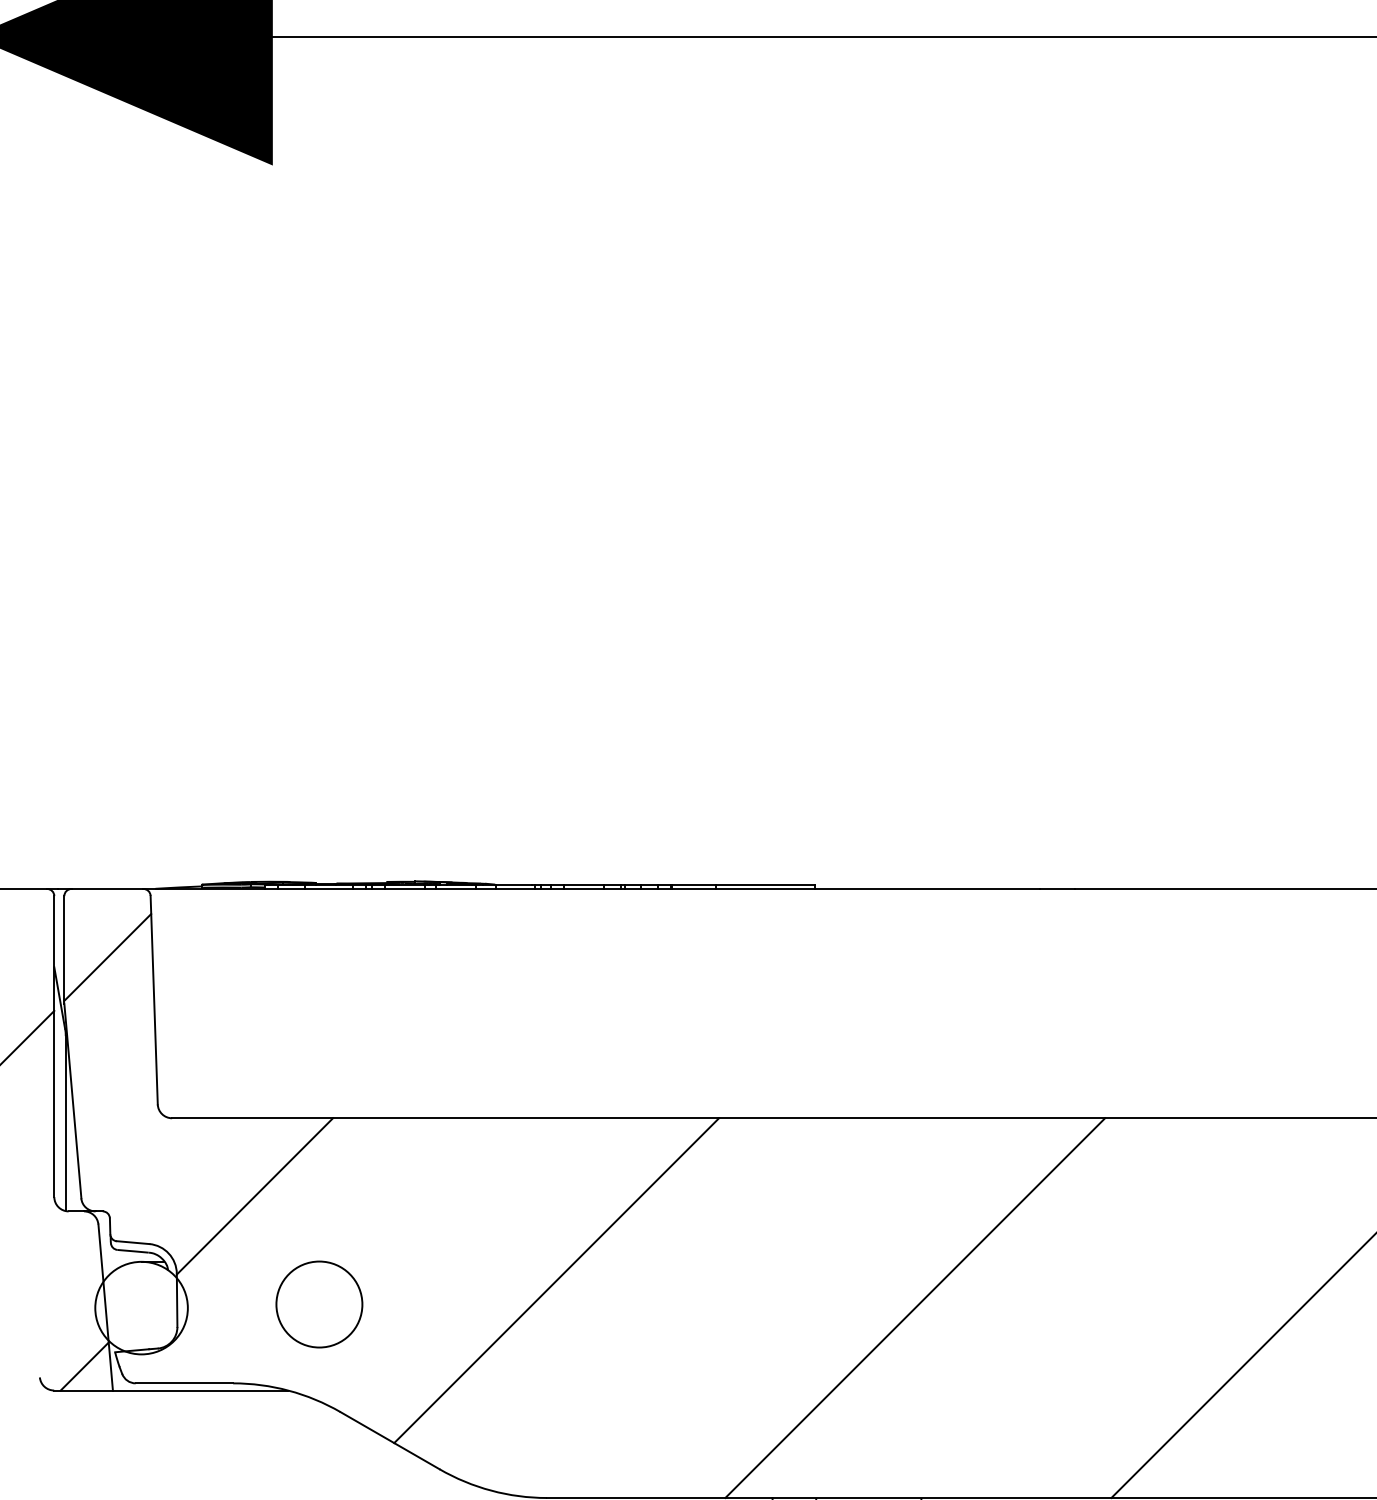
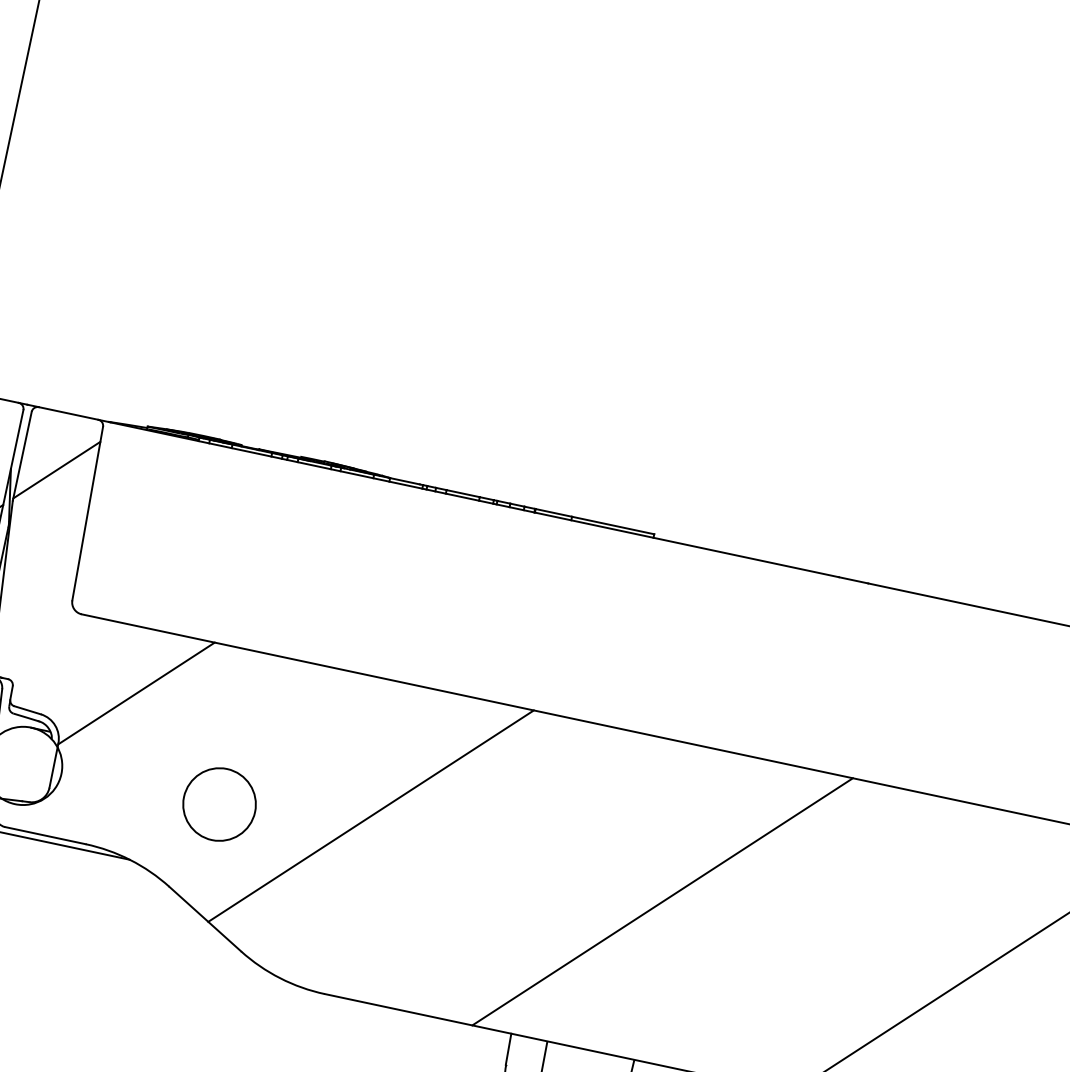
circle: (319, 1304) -> (219, 804), moved

